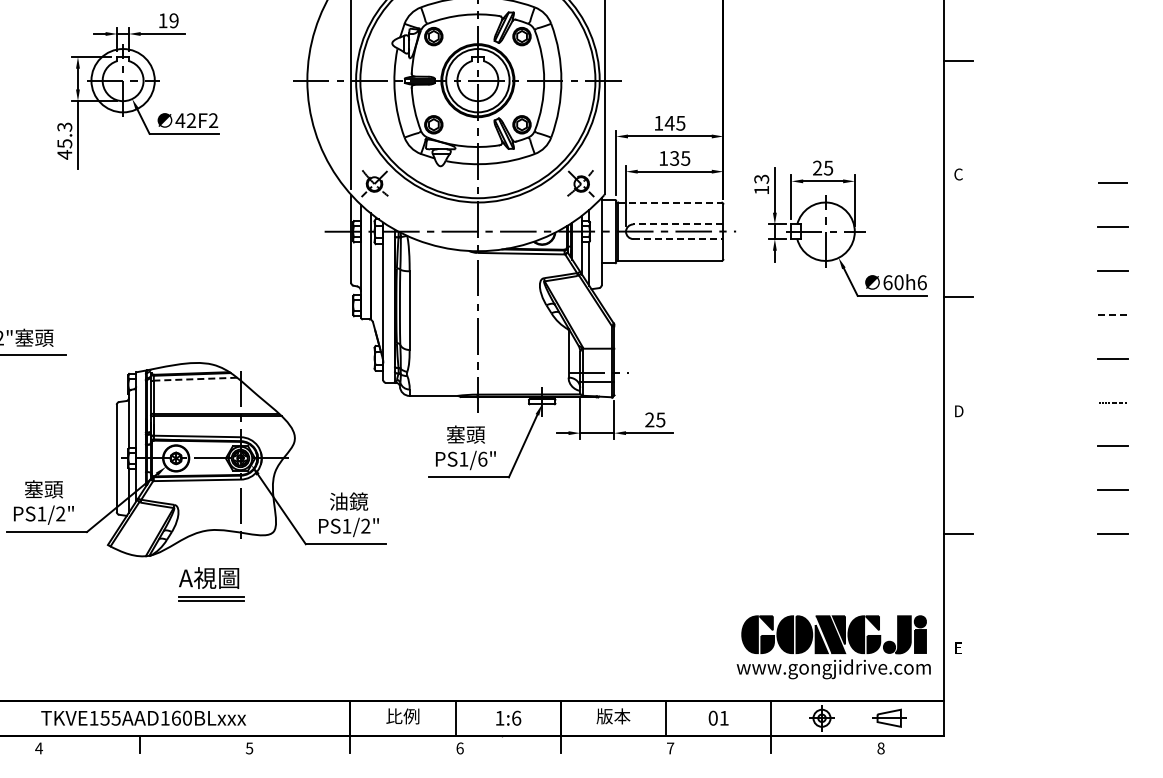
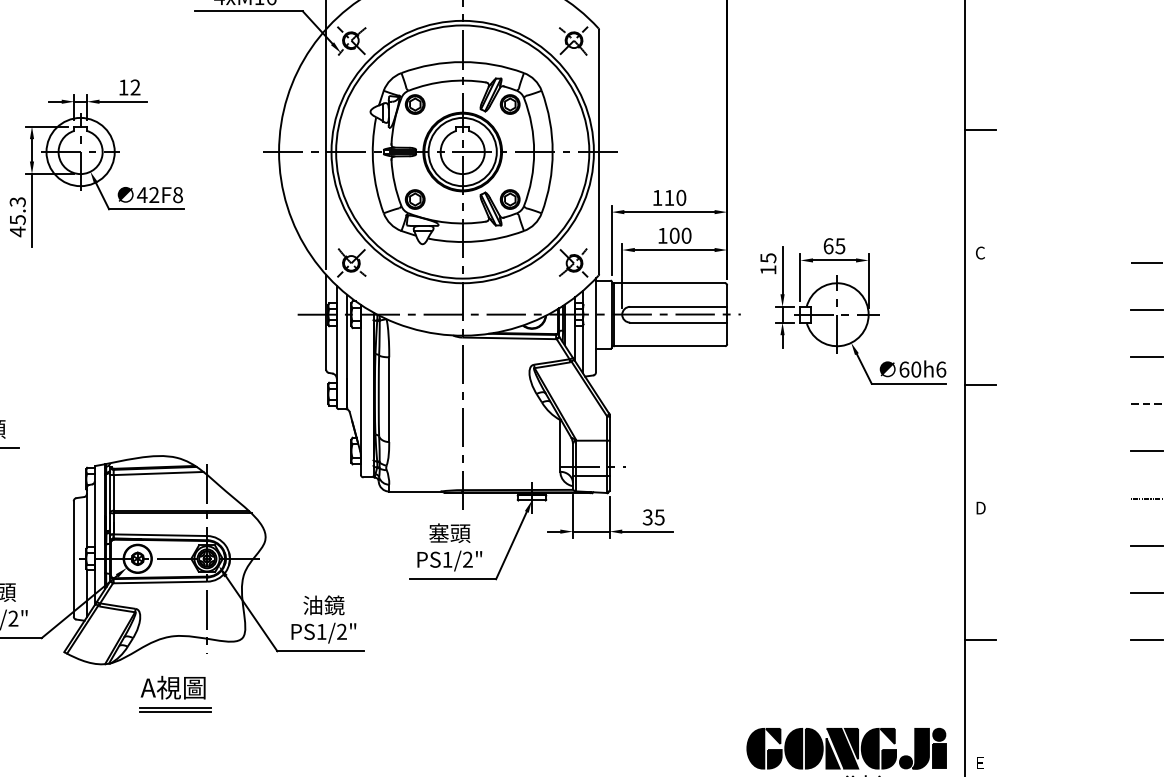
text: (173, 21) -> (134, 88), 19 -> 12
text: (213, 120) -> (177, 194), 42F2 -> 42F8
text: (674, 122) -> (674, 197), 145 -> 110
text: (680, 158) -> (680, 235), 135 -> 100
text: (817, 167) -> (828, 245), 25 -> 65
text: (761, 178) -> (768, 257), 13 -> 15
line: (669, 202) -> (669, 283), dashed -> solid
line: (677, 224) -> (677, 306), dashed -> solid
line: (678, 239) -> (678, 323), dashed -> solid
line: (195, 379) -> (158, 473), dashed -> solid
text: (649, 420) -> (647, 518), 25 -> 35
text: (482, 458) -> (467, 558), PS1/6" -> PS1/2"

